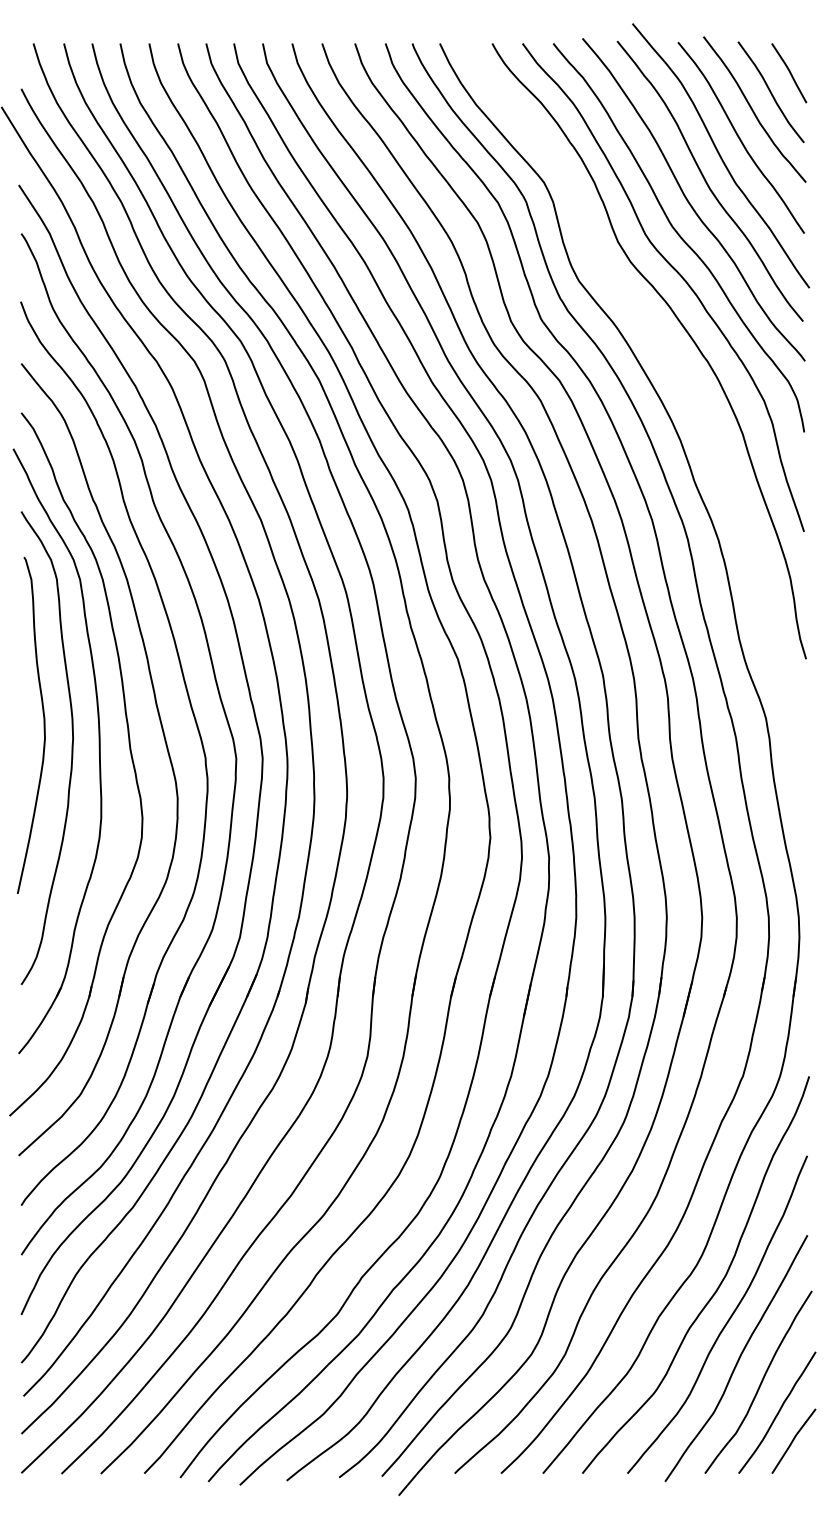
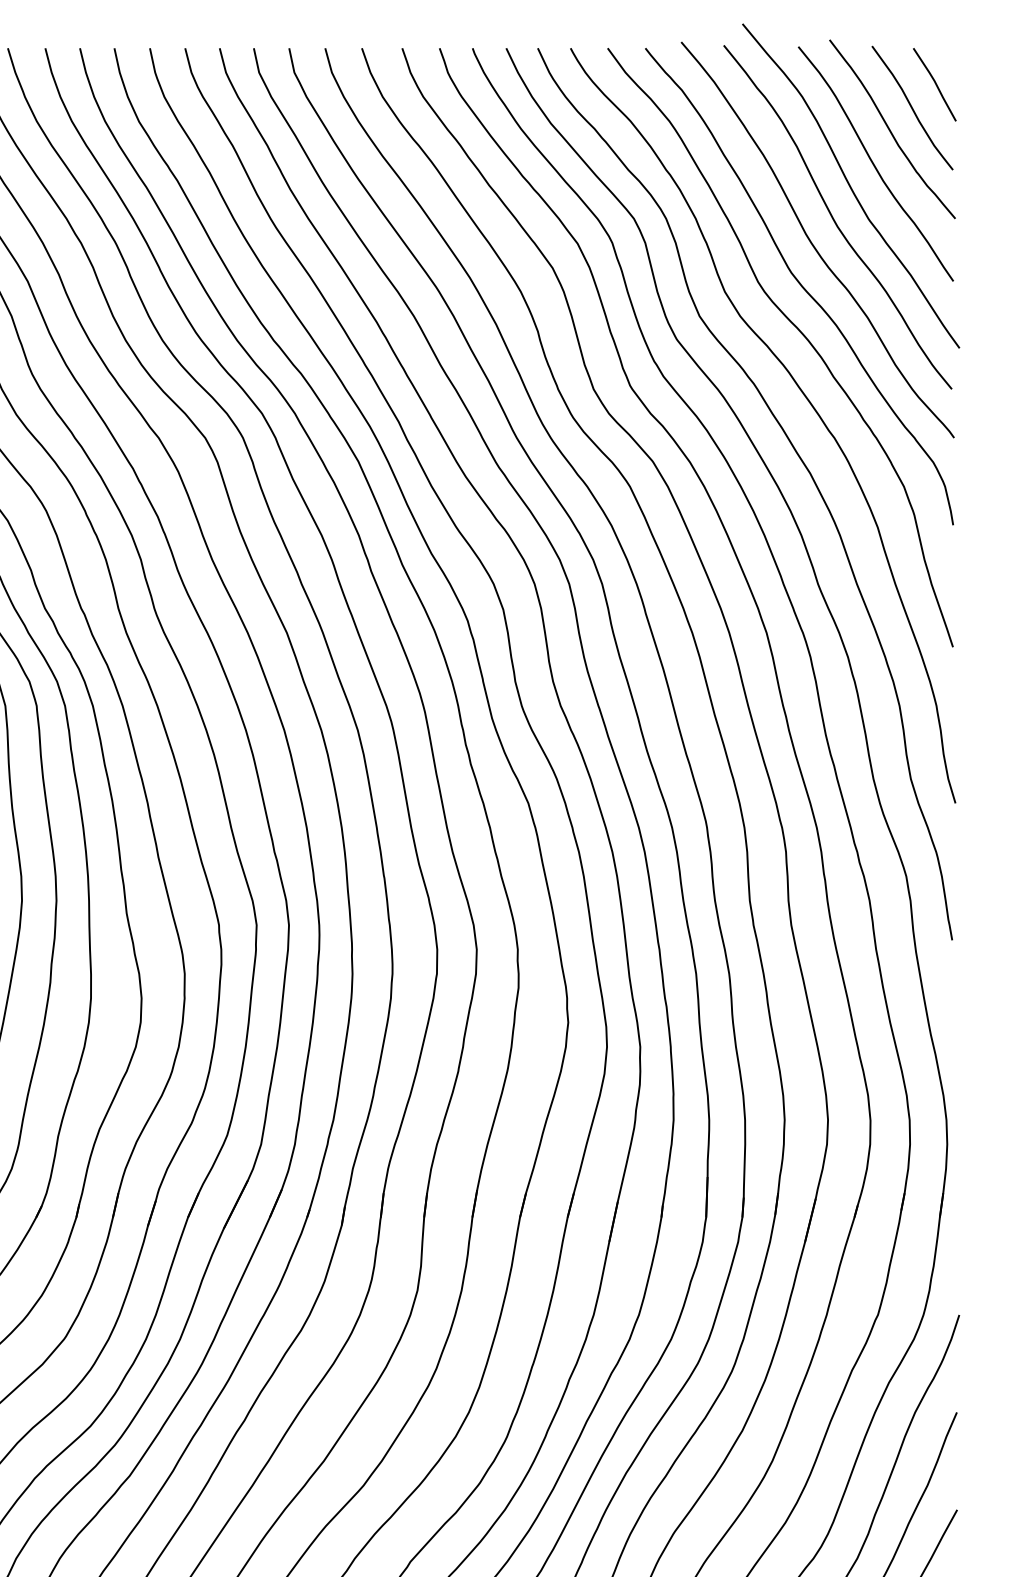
curve: (677, 376) -> (797, 456), added

